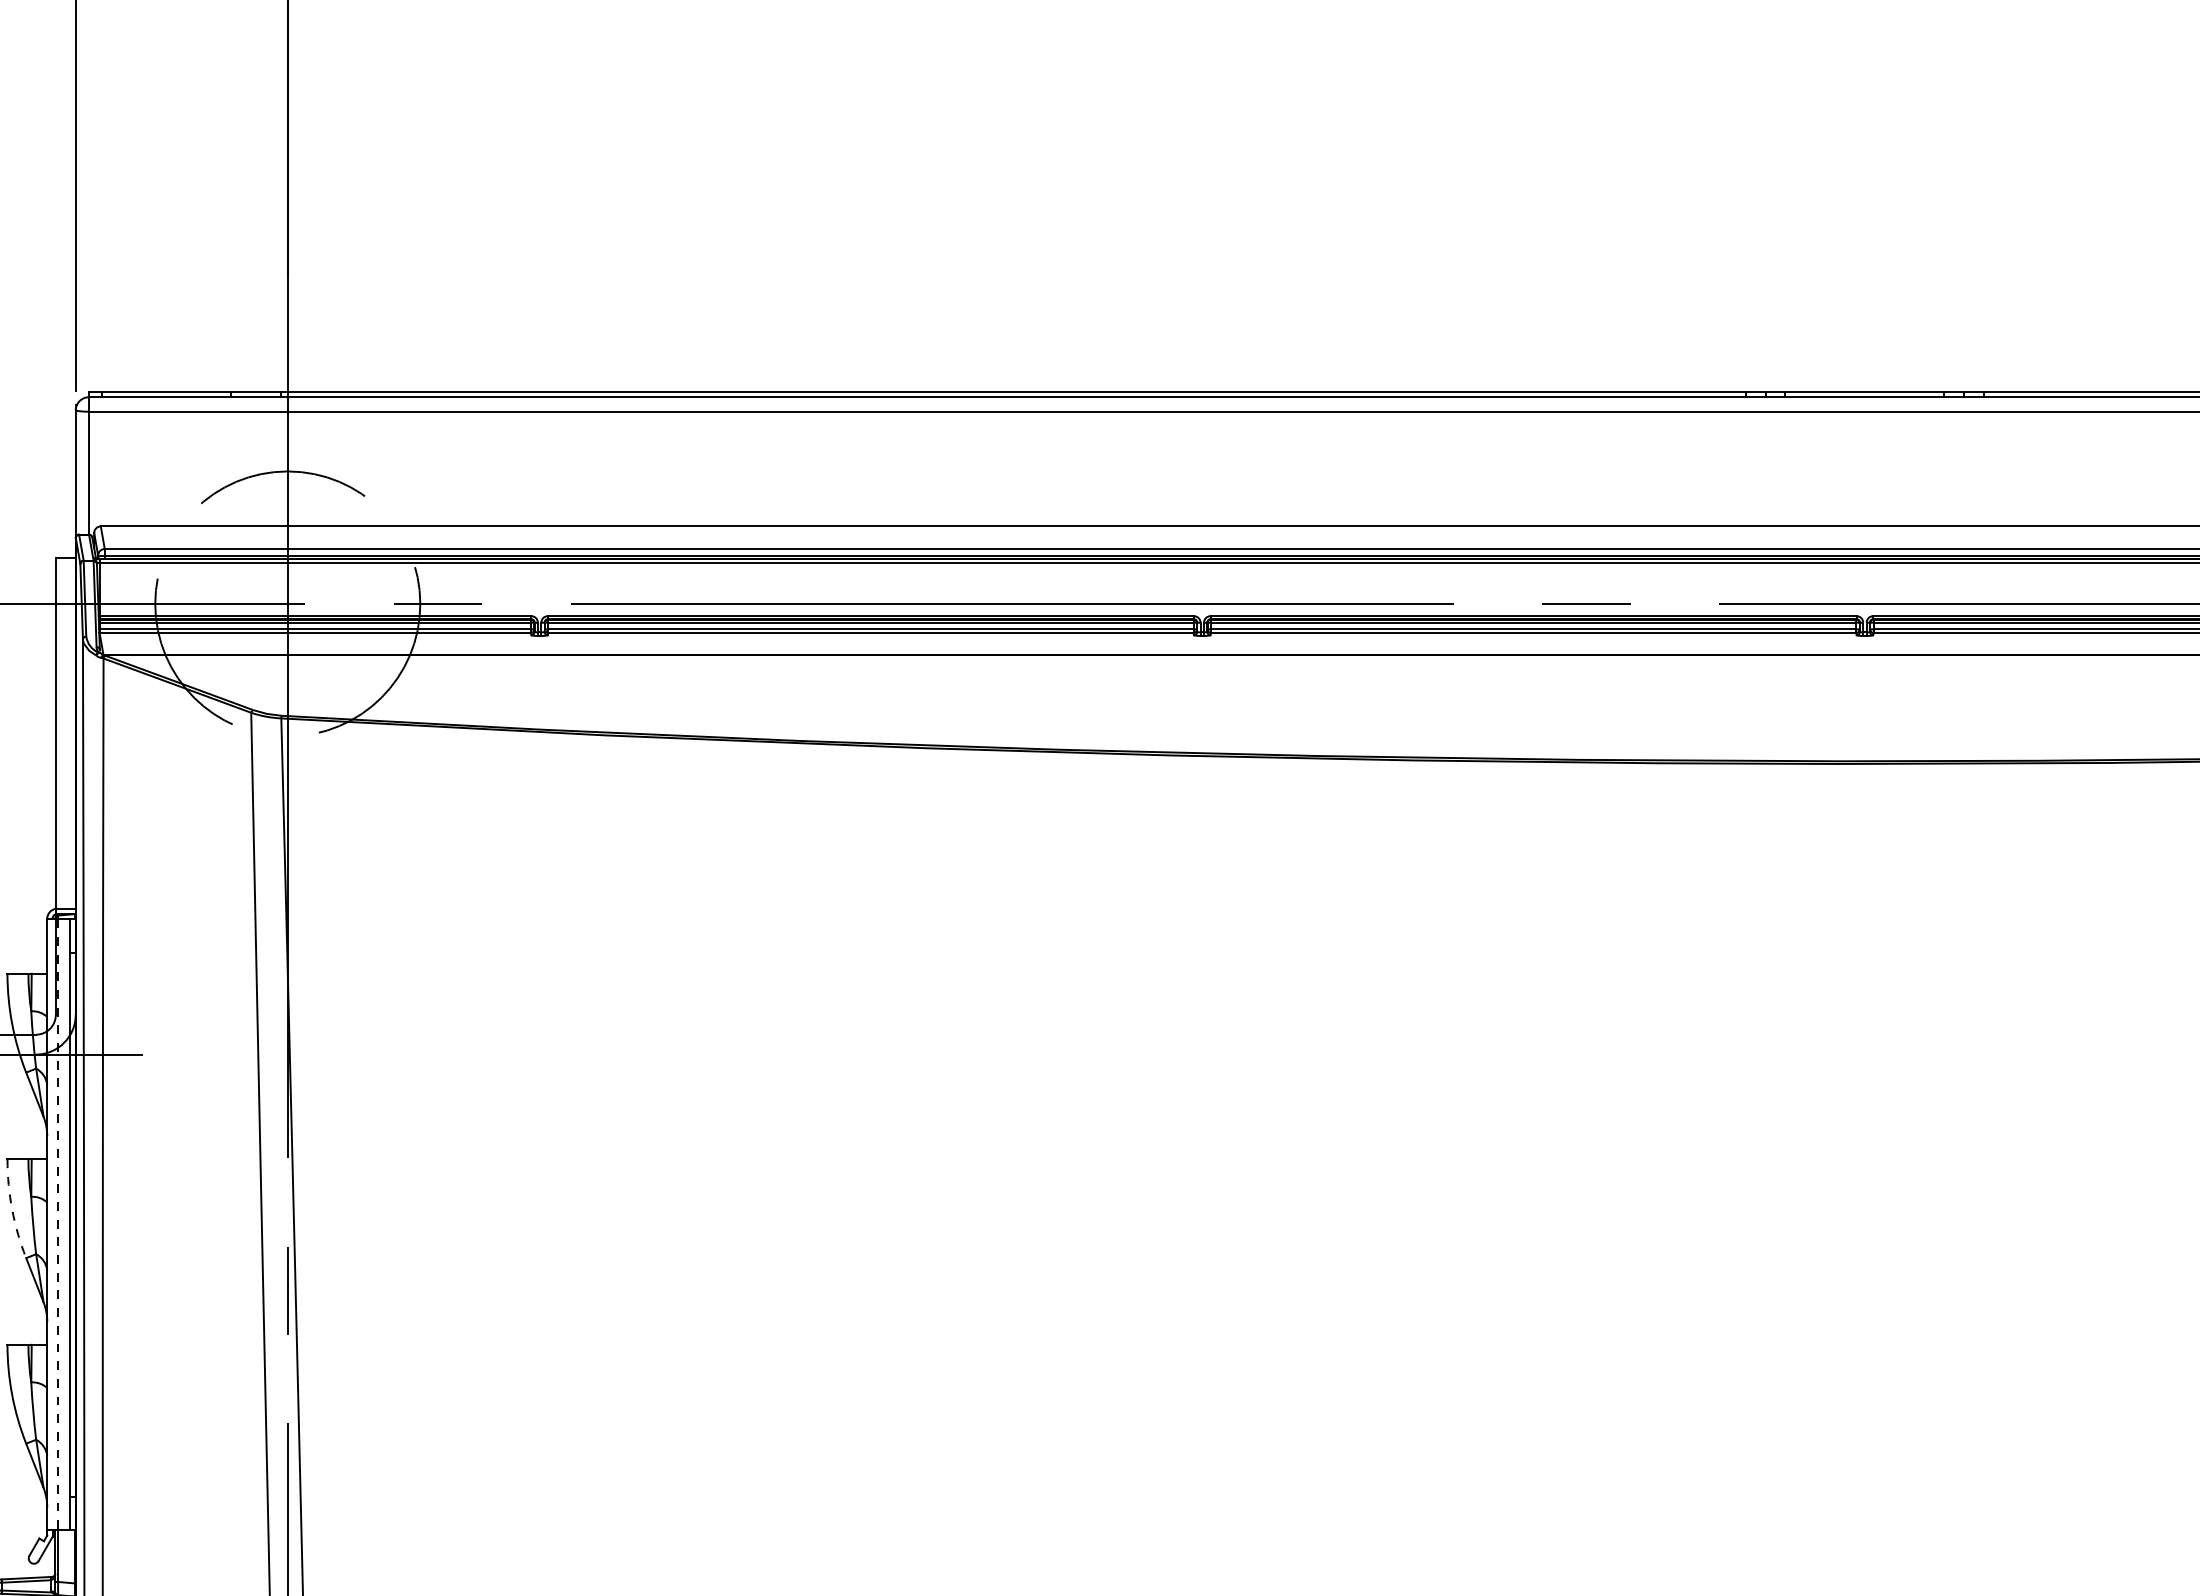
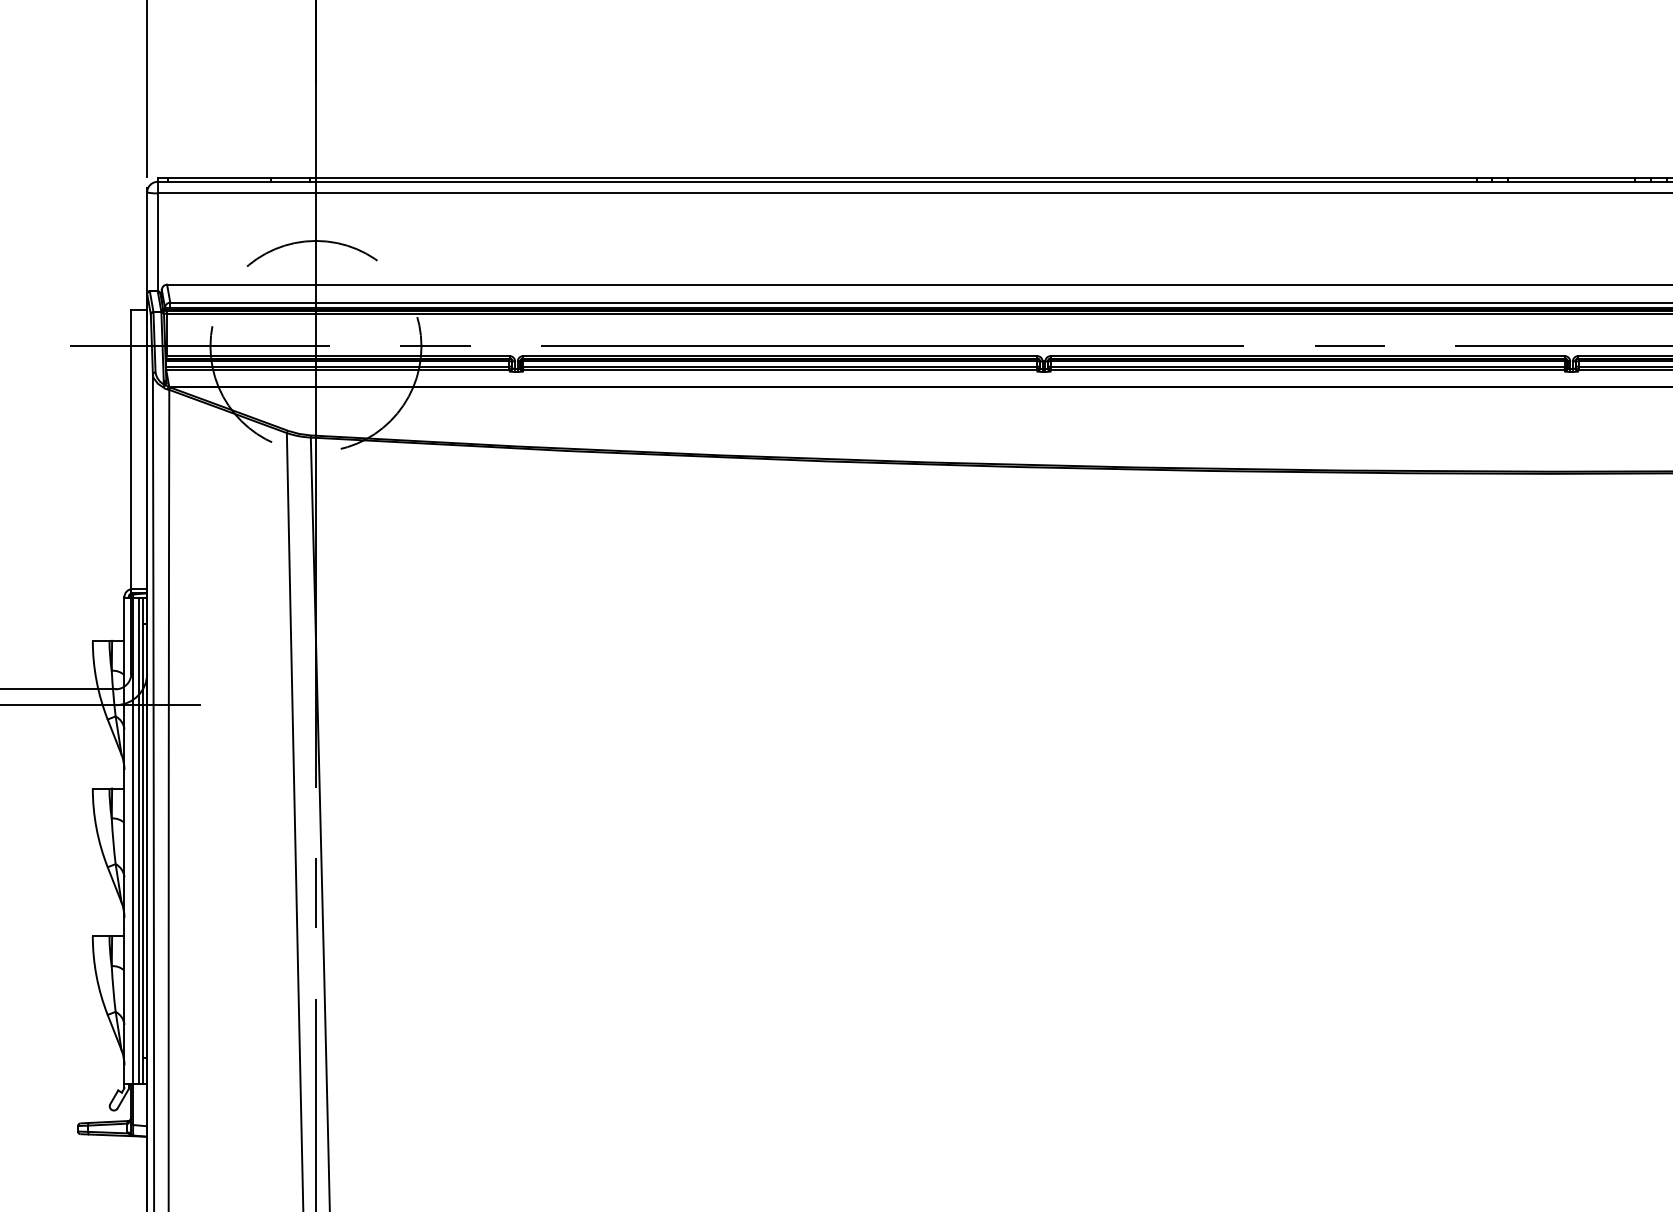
arc: (12, 1209) -> (96, 828), dashed -> solid
line: (65, 1224) -> (139, 840), added
line: (57, 1225) -> (132, 841), dashed -> solid

